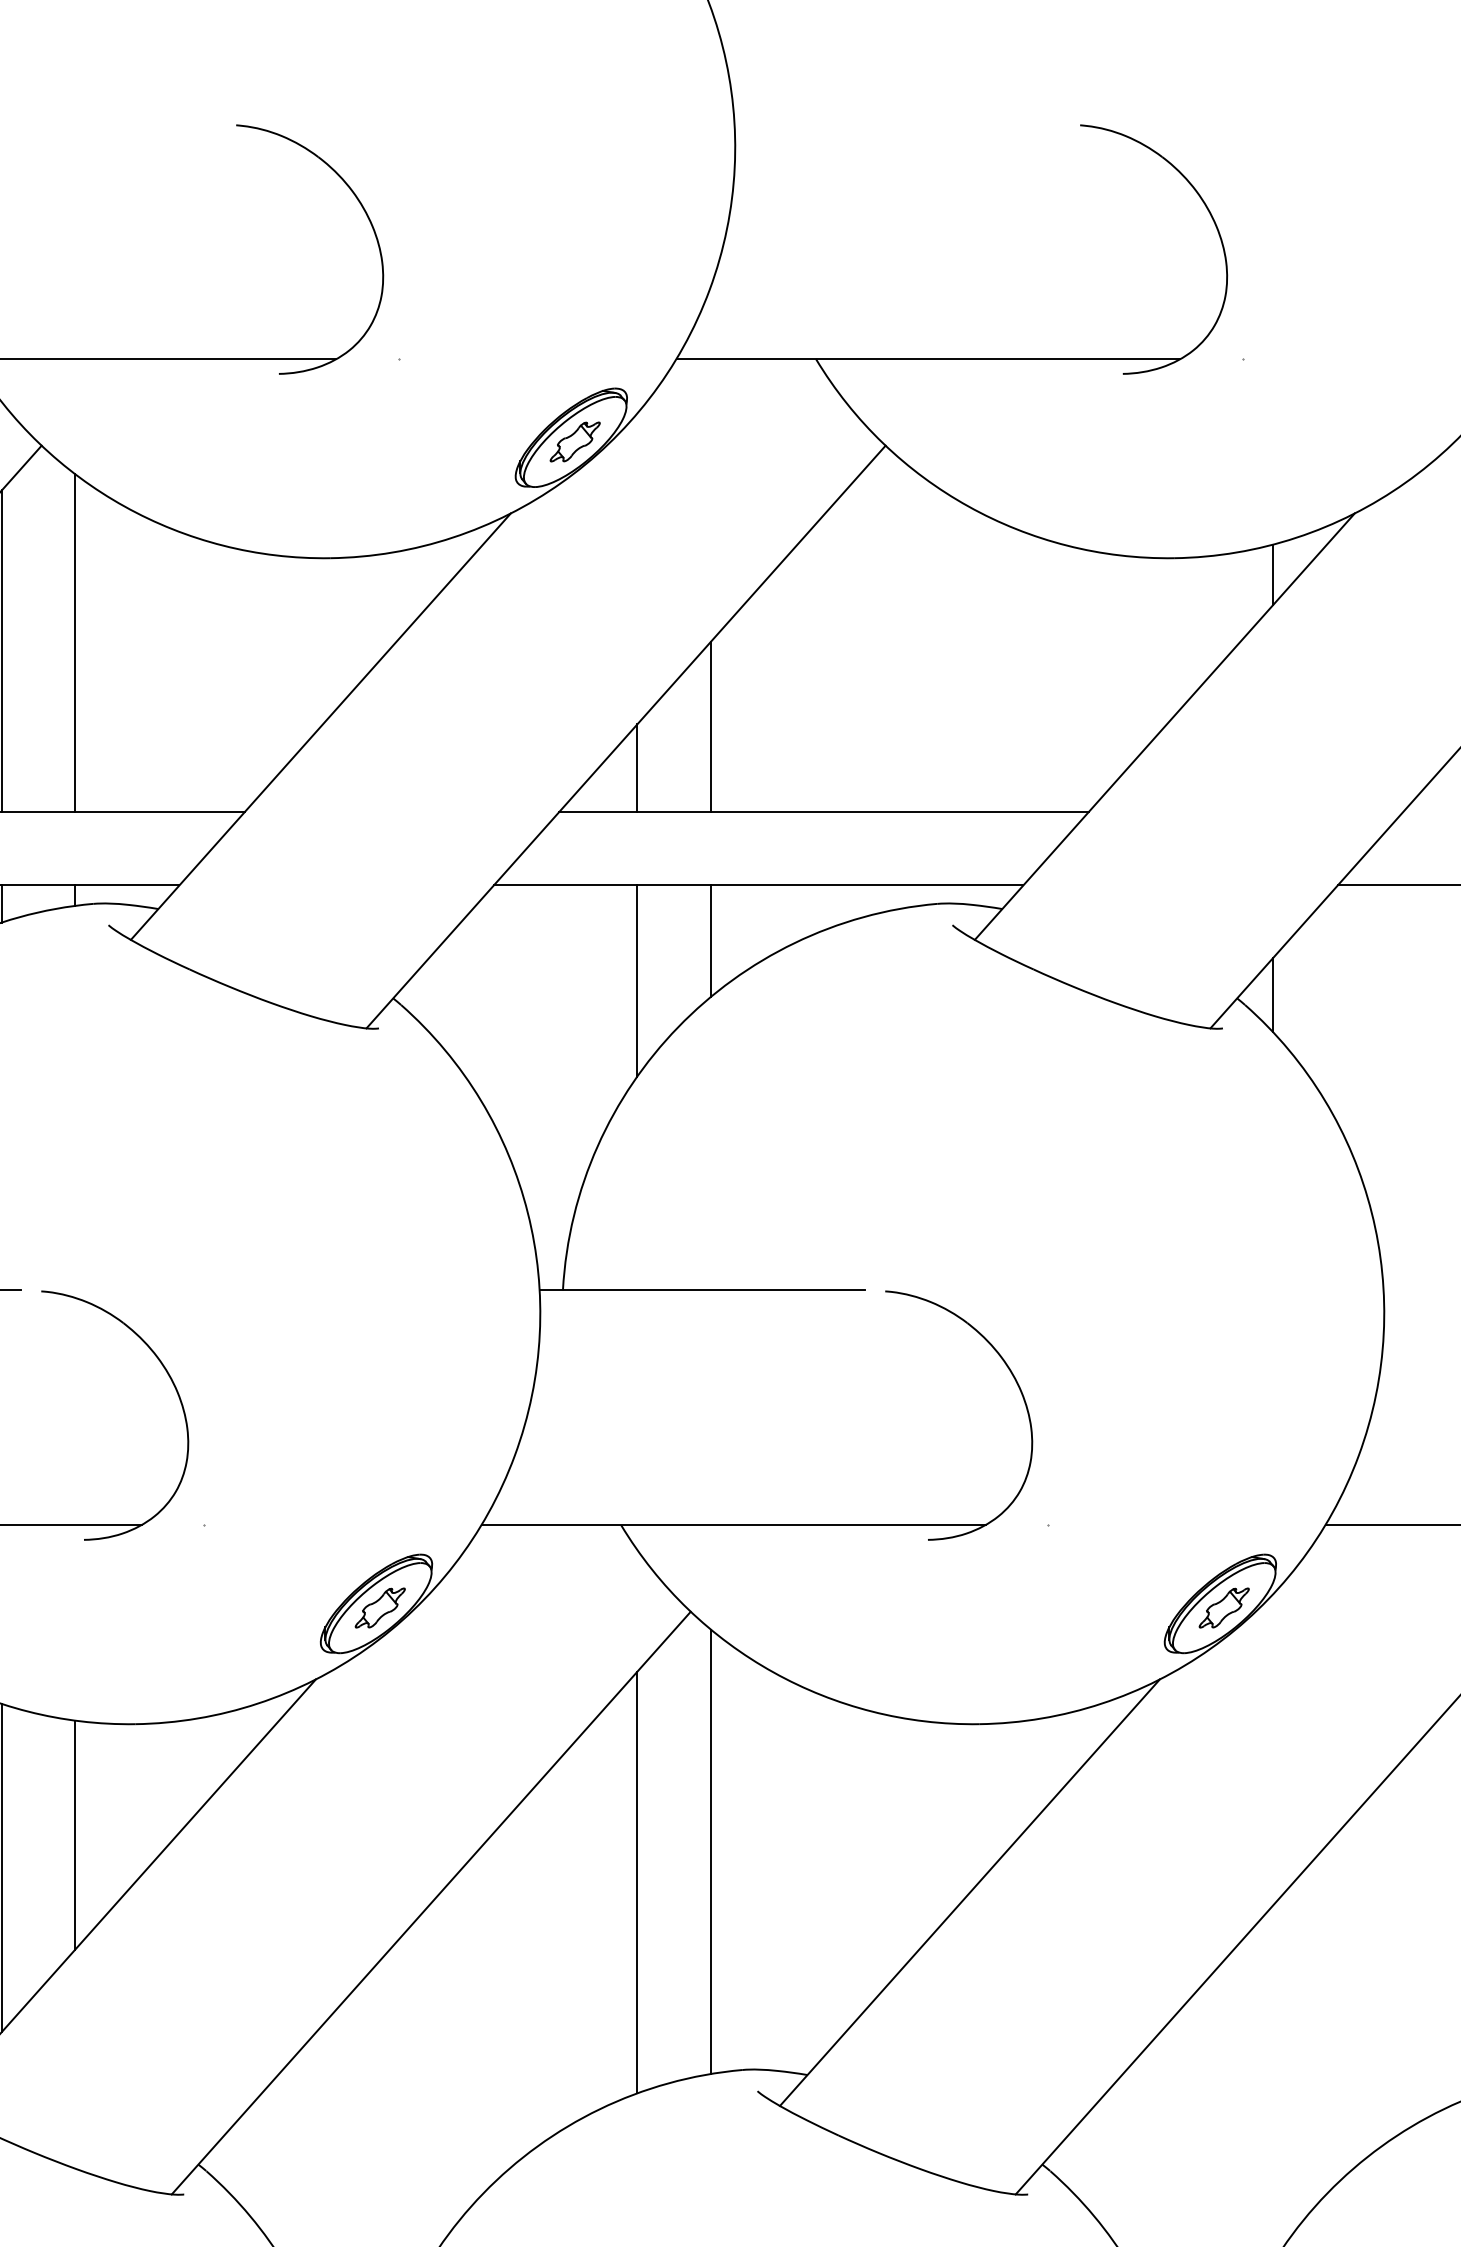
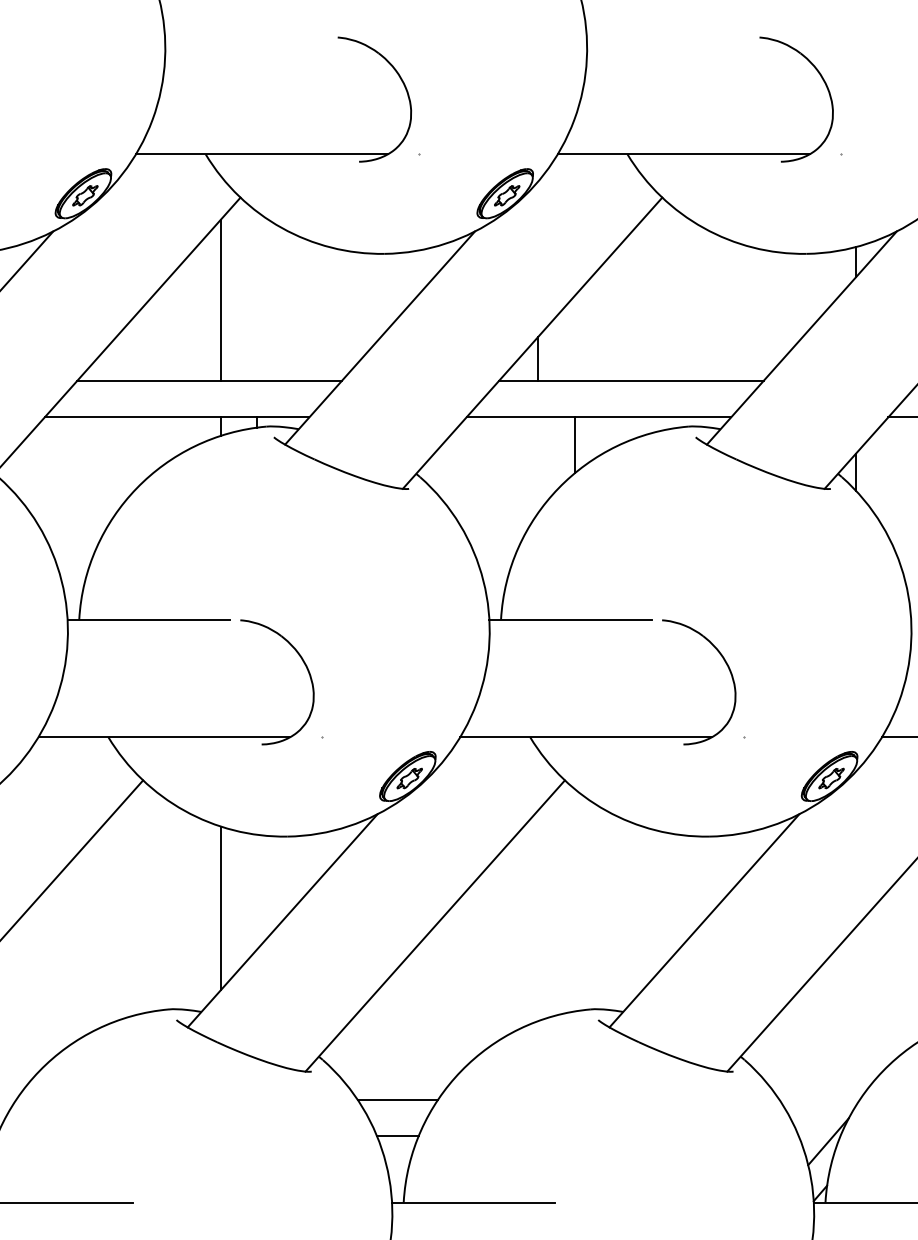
line: (75, 641) -> (257, 295), removed
line: (709, 725) -> (574, 337), removed
line: (637, 979) -> (538, 464), removed
line: (75, 1834) -> (257, 891), removed
line: (709, 1852) -> (574, 900), removed
line: (637, 1882) -> (538, 915), removed

